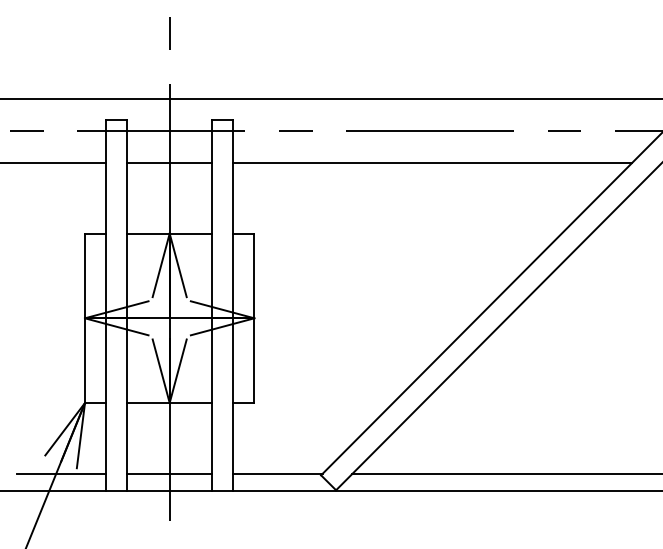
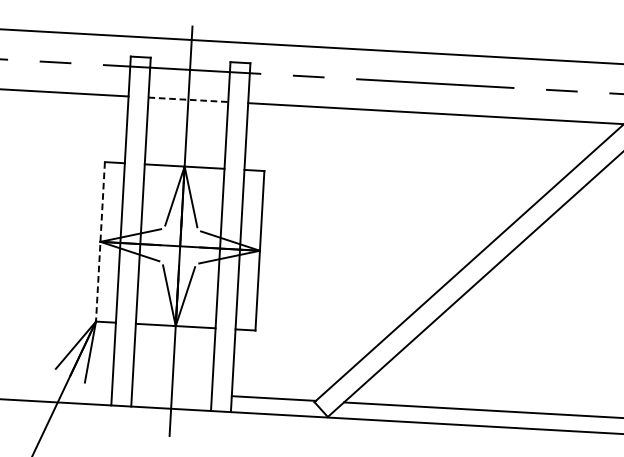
line: (170, 162) -> (189, 99), solid -> dashed
line: (85, 318) -> (100, 242), solid -> dashed
line: (61, 473) -> (70, 386), removed
line: (169, 473) -> (171, 392), removed

